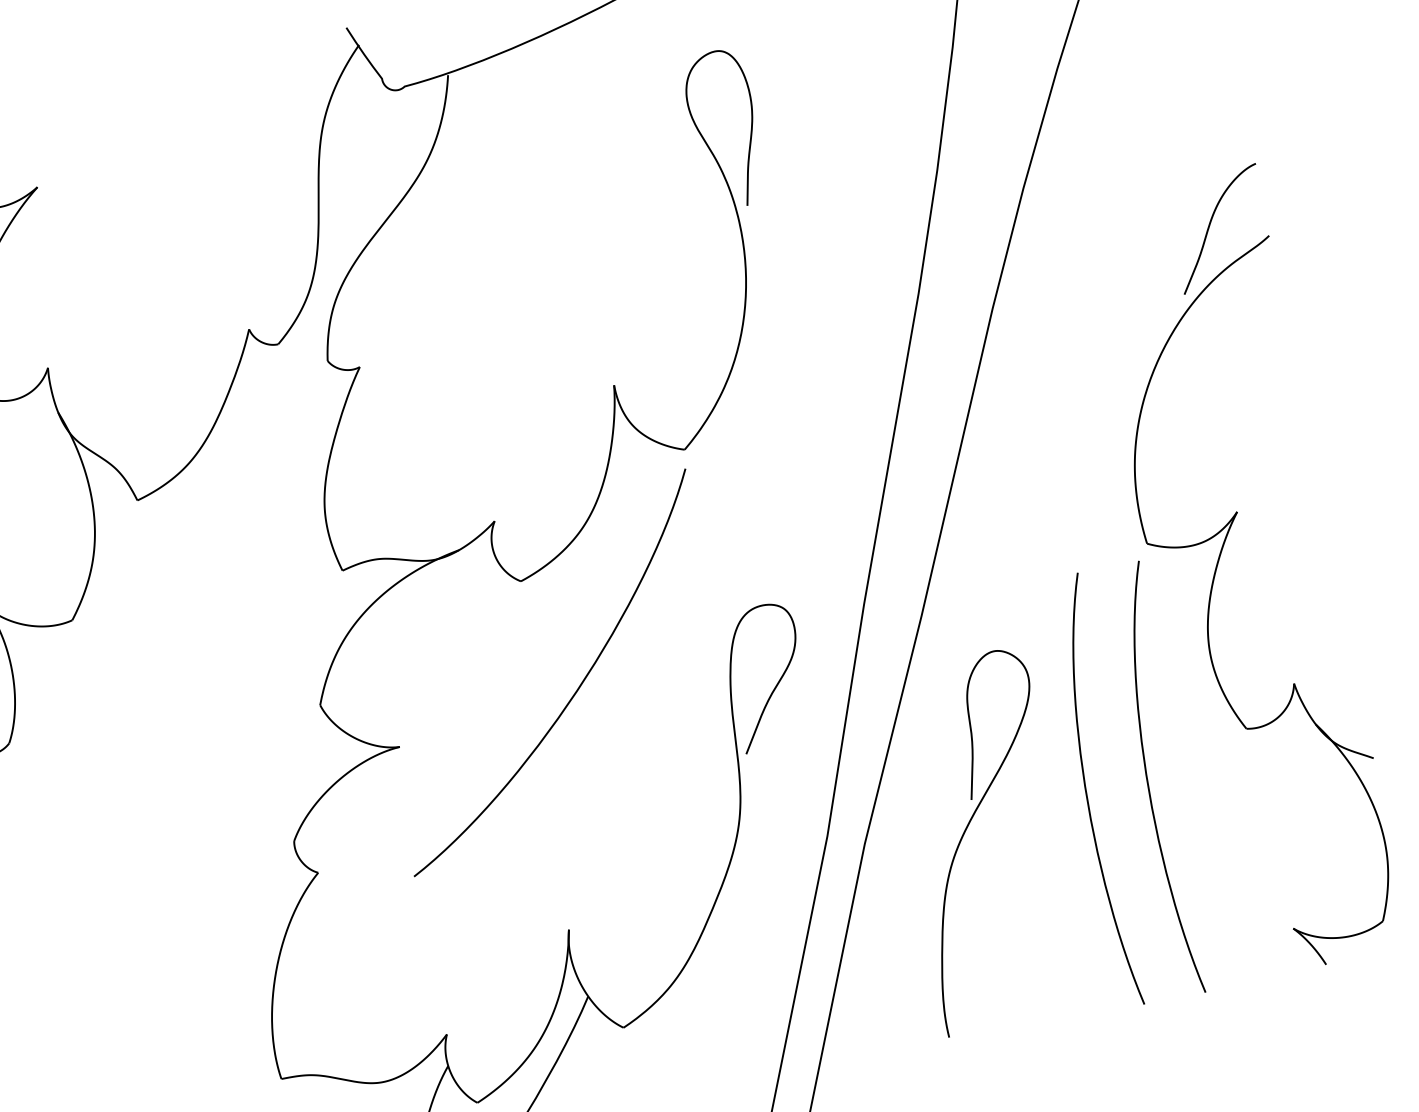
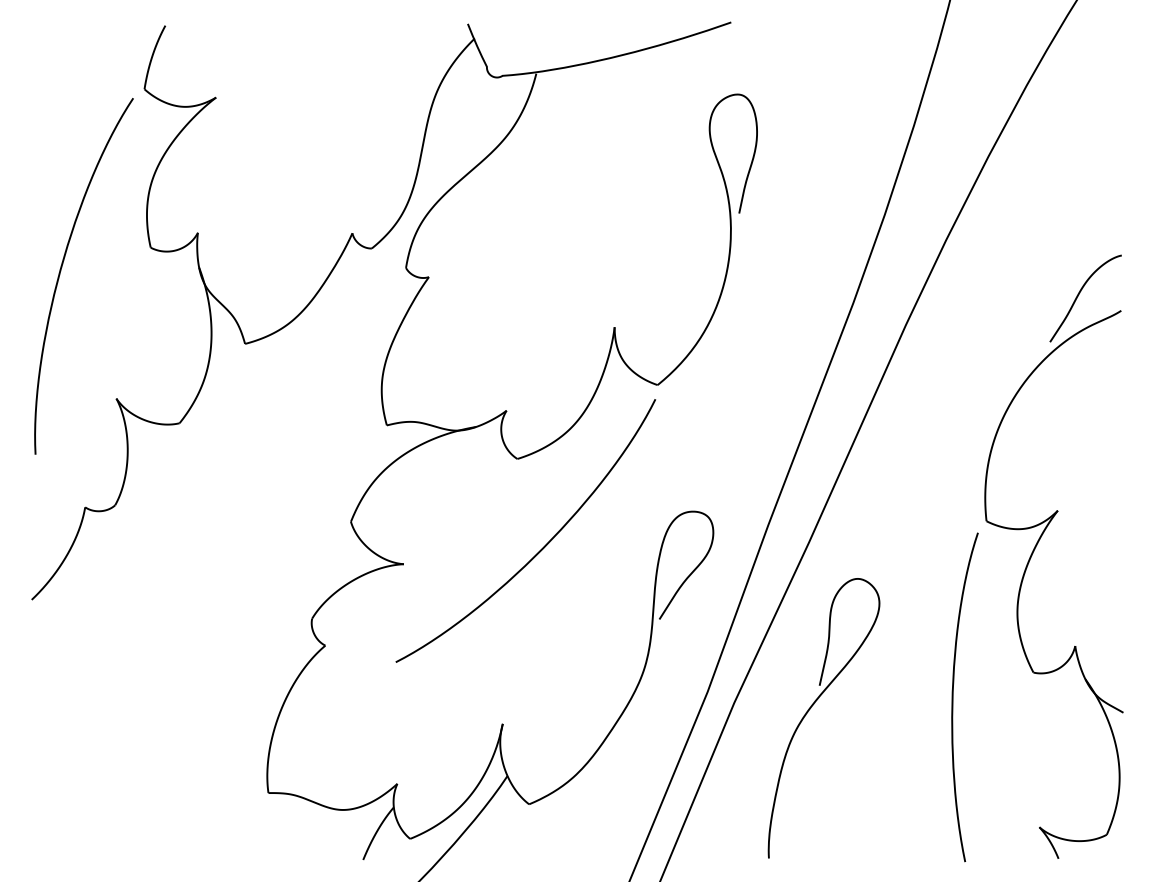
curve: (1087, 793) -> (906, 697), removed

